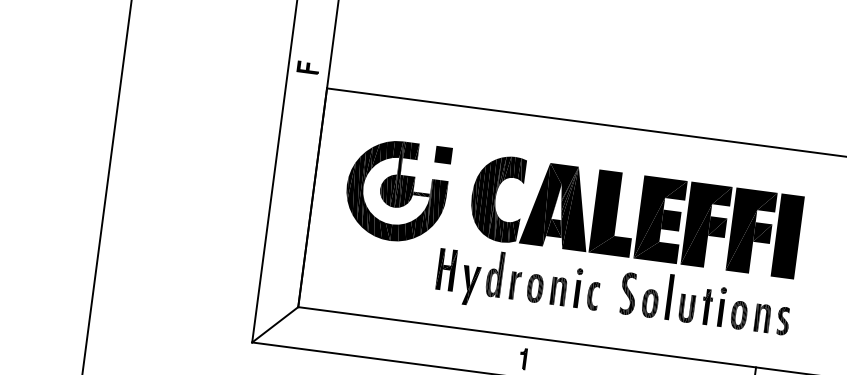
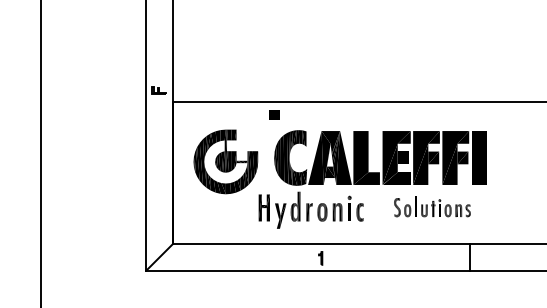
part: (443, 154) -> (274, 114), moved
part: (705, 301) -> (432, 206), size x0.7

